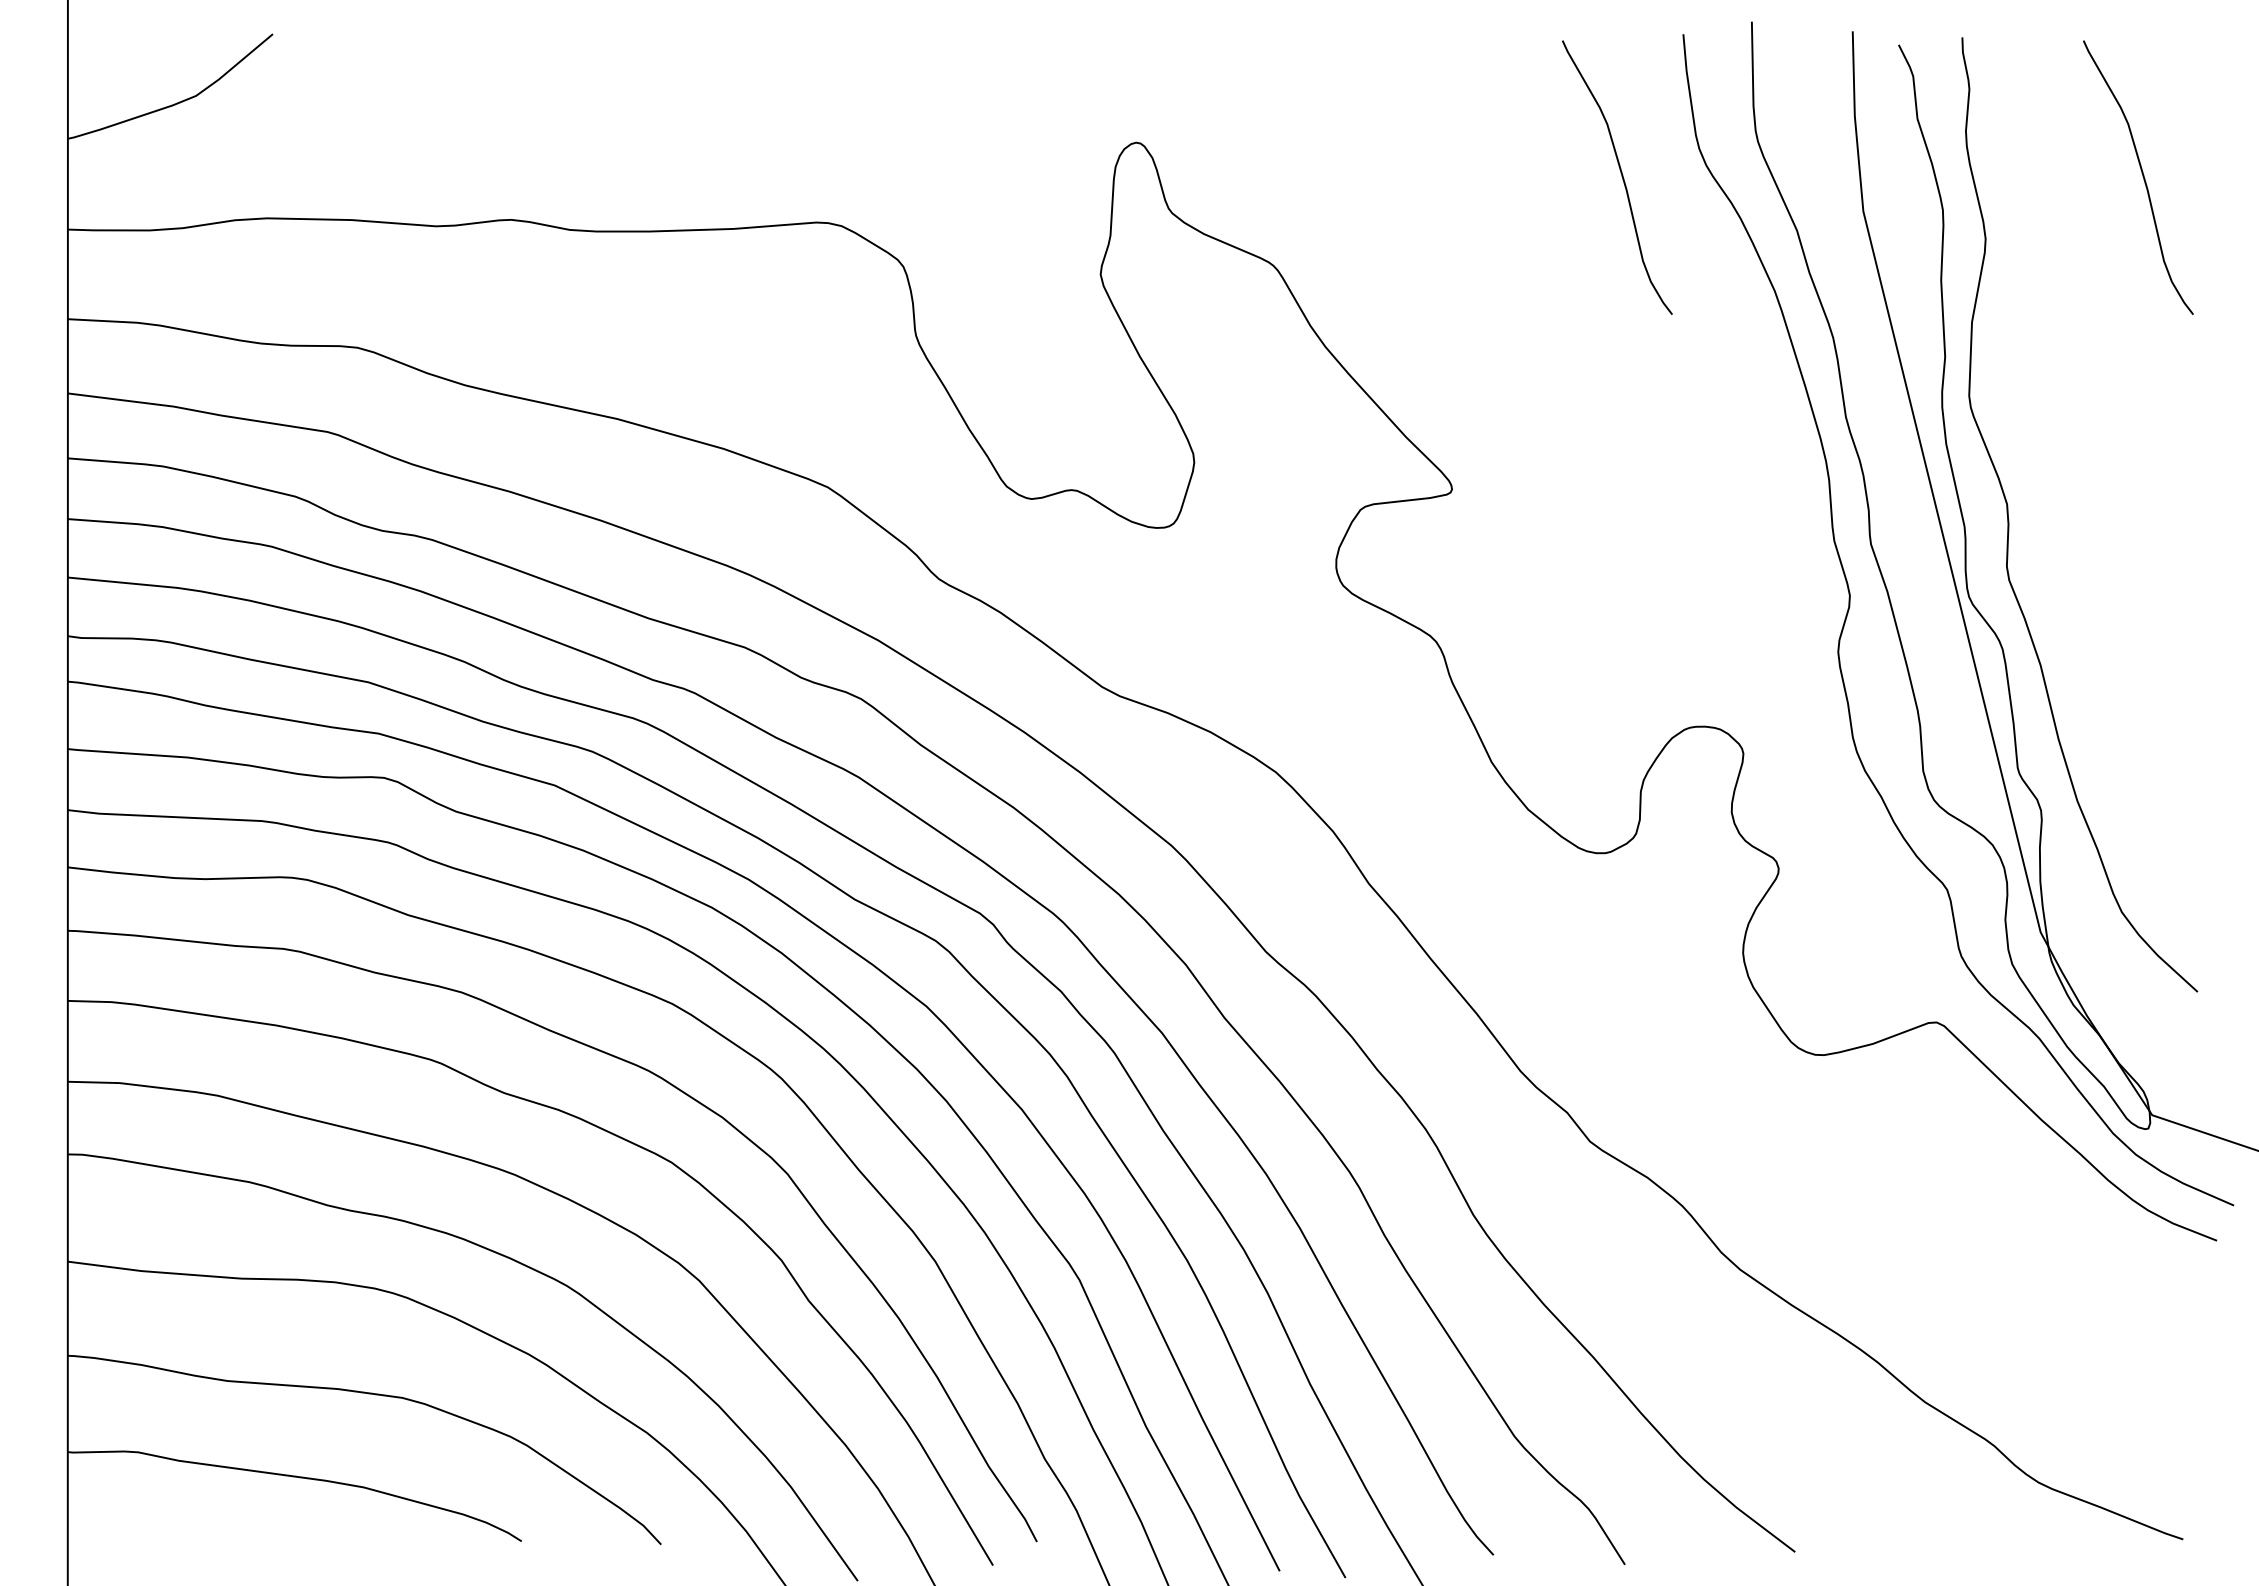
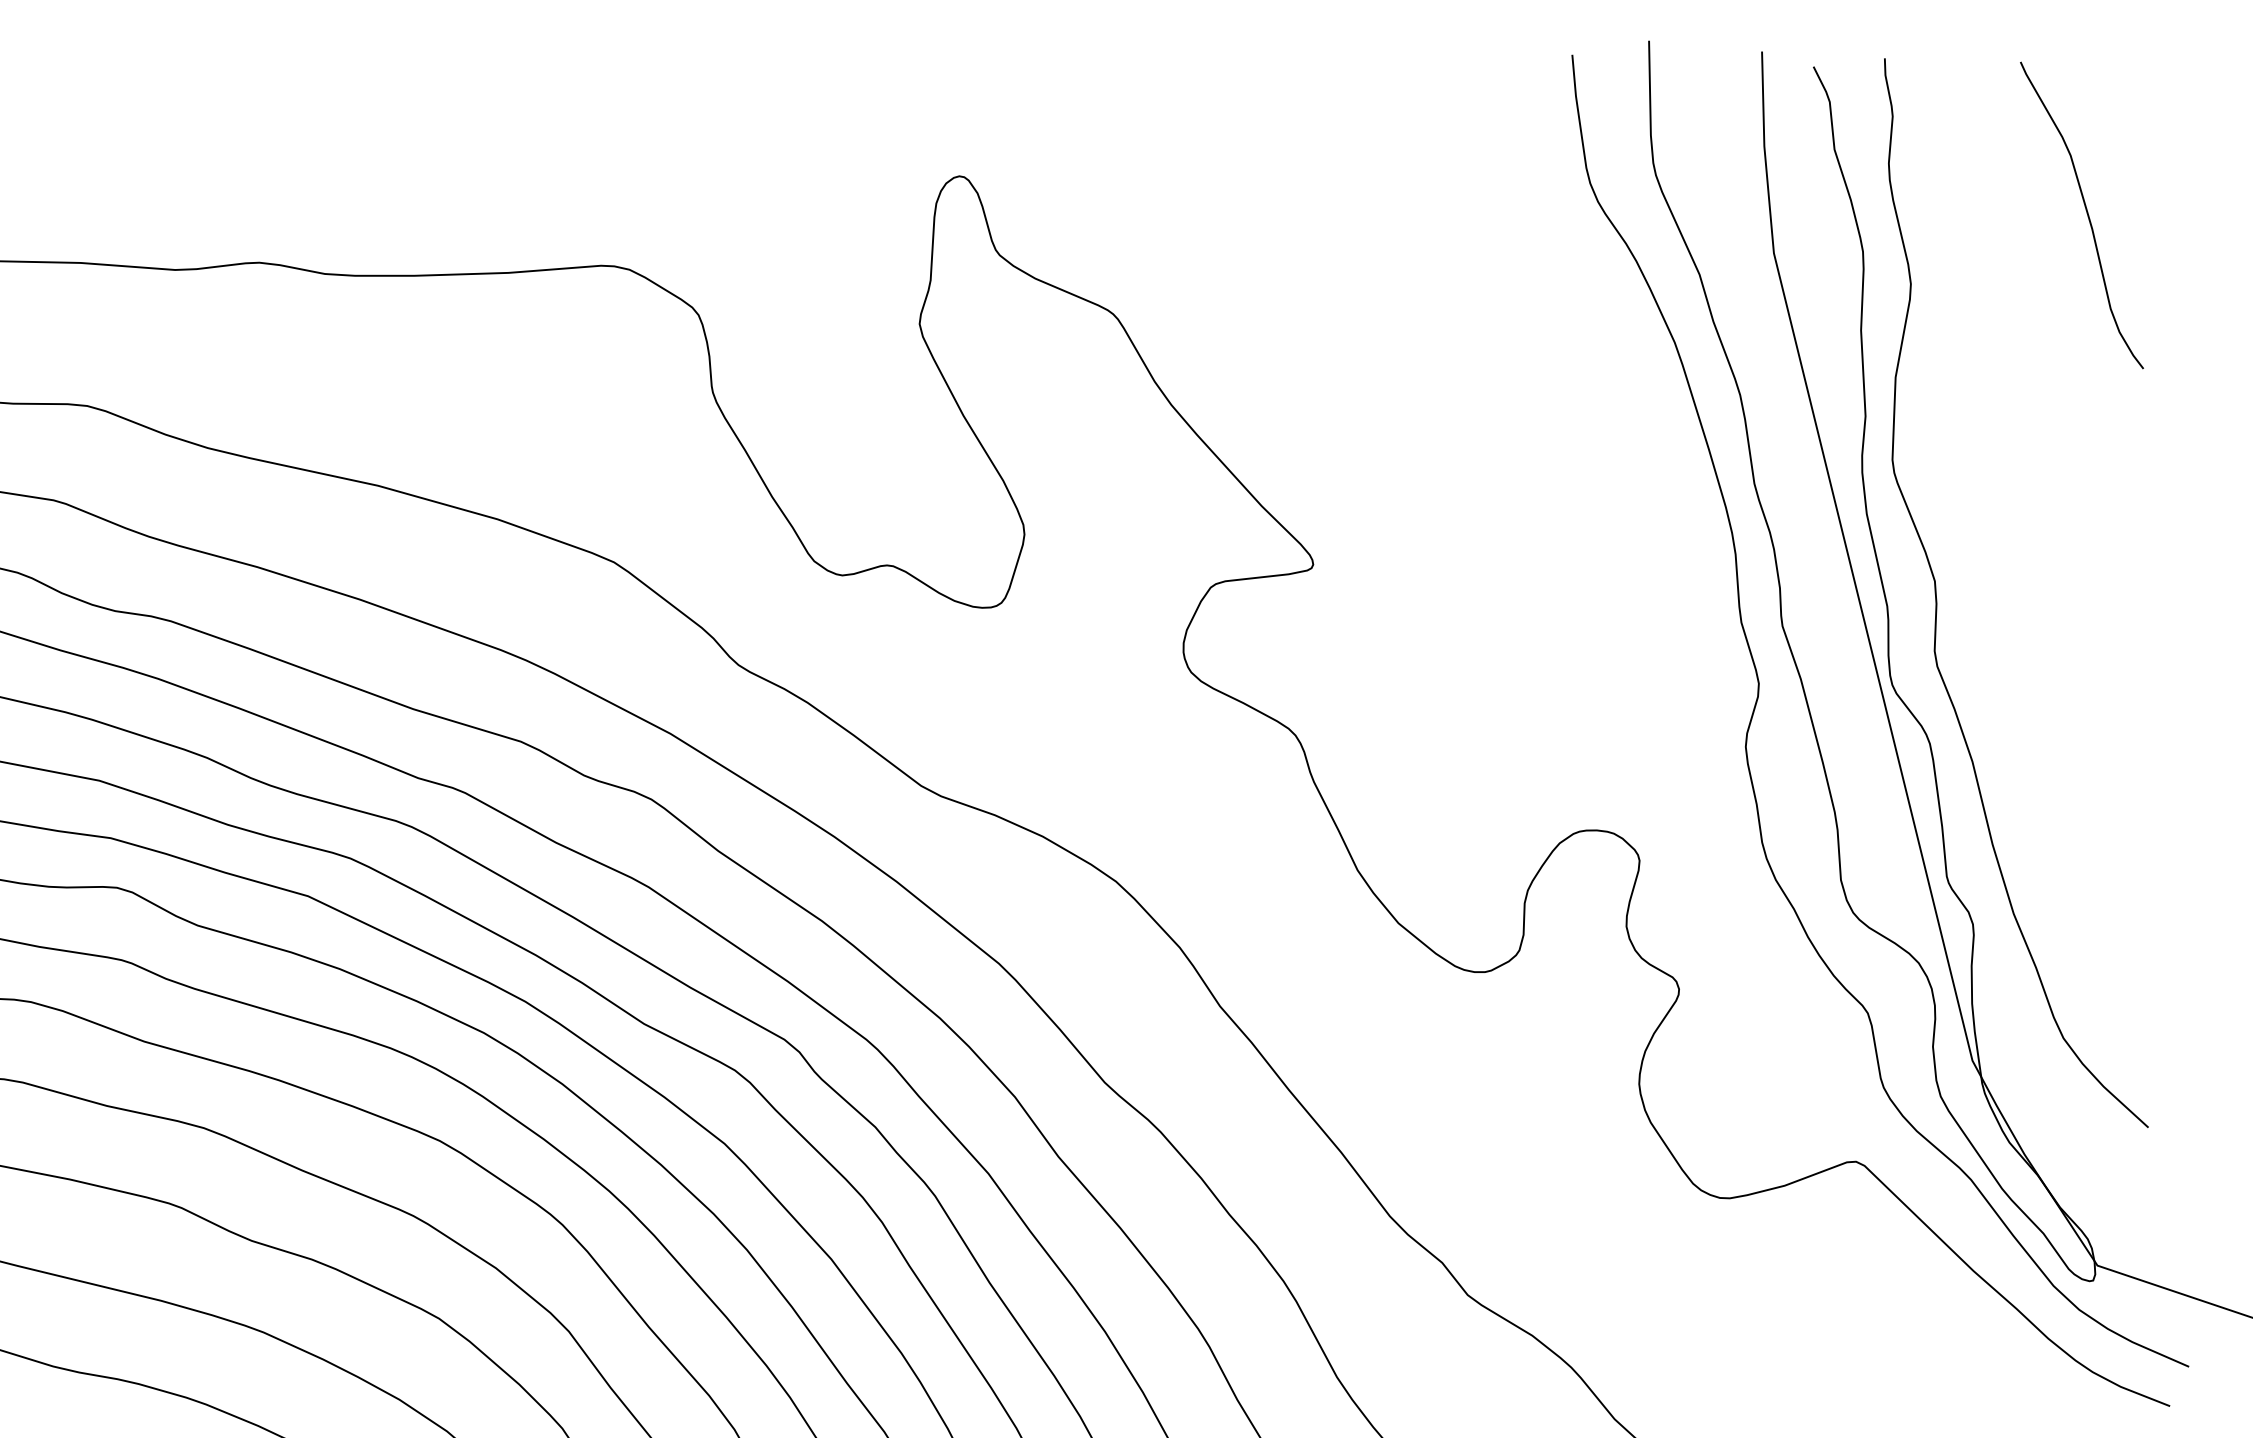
curve: (1621, 176) -> (1503, 214), removed

